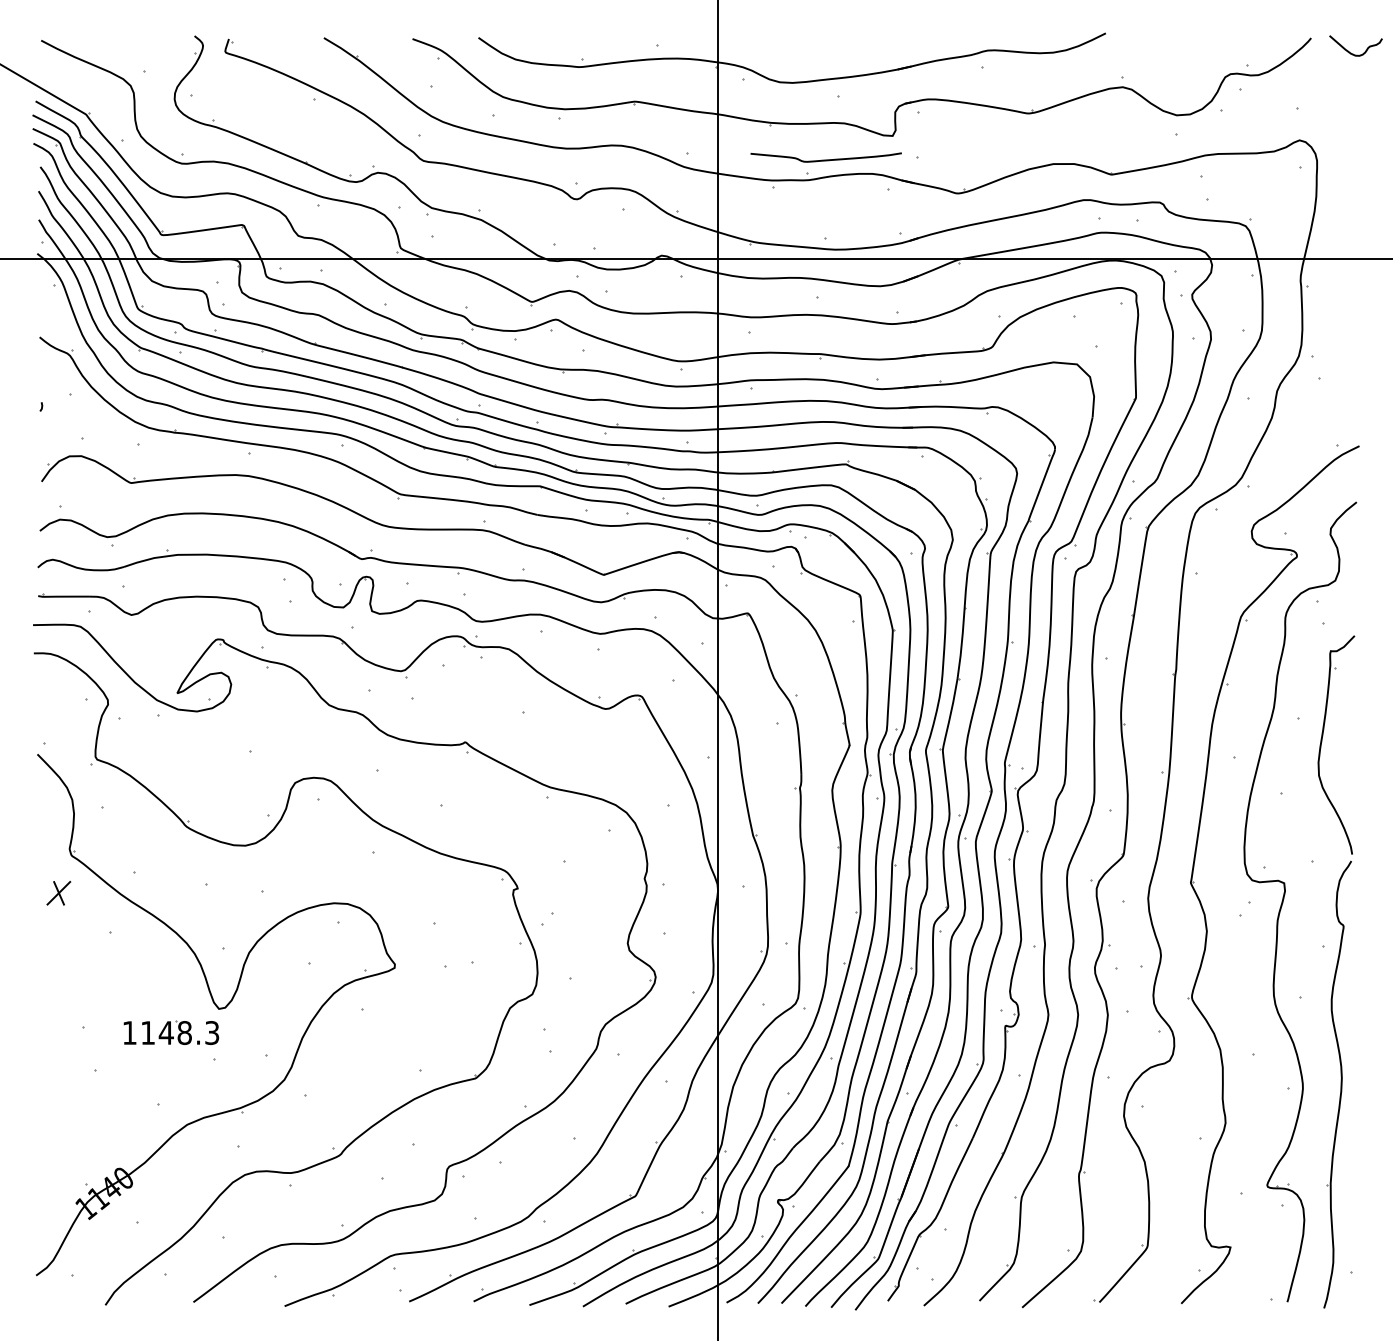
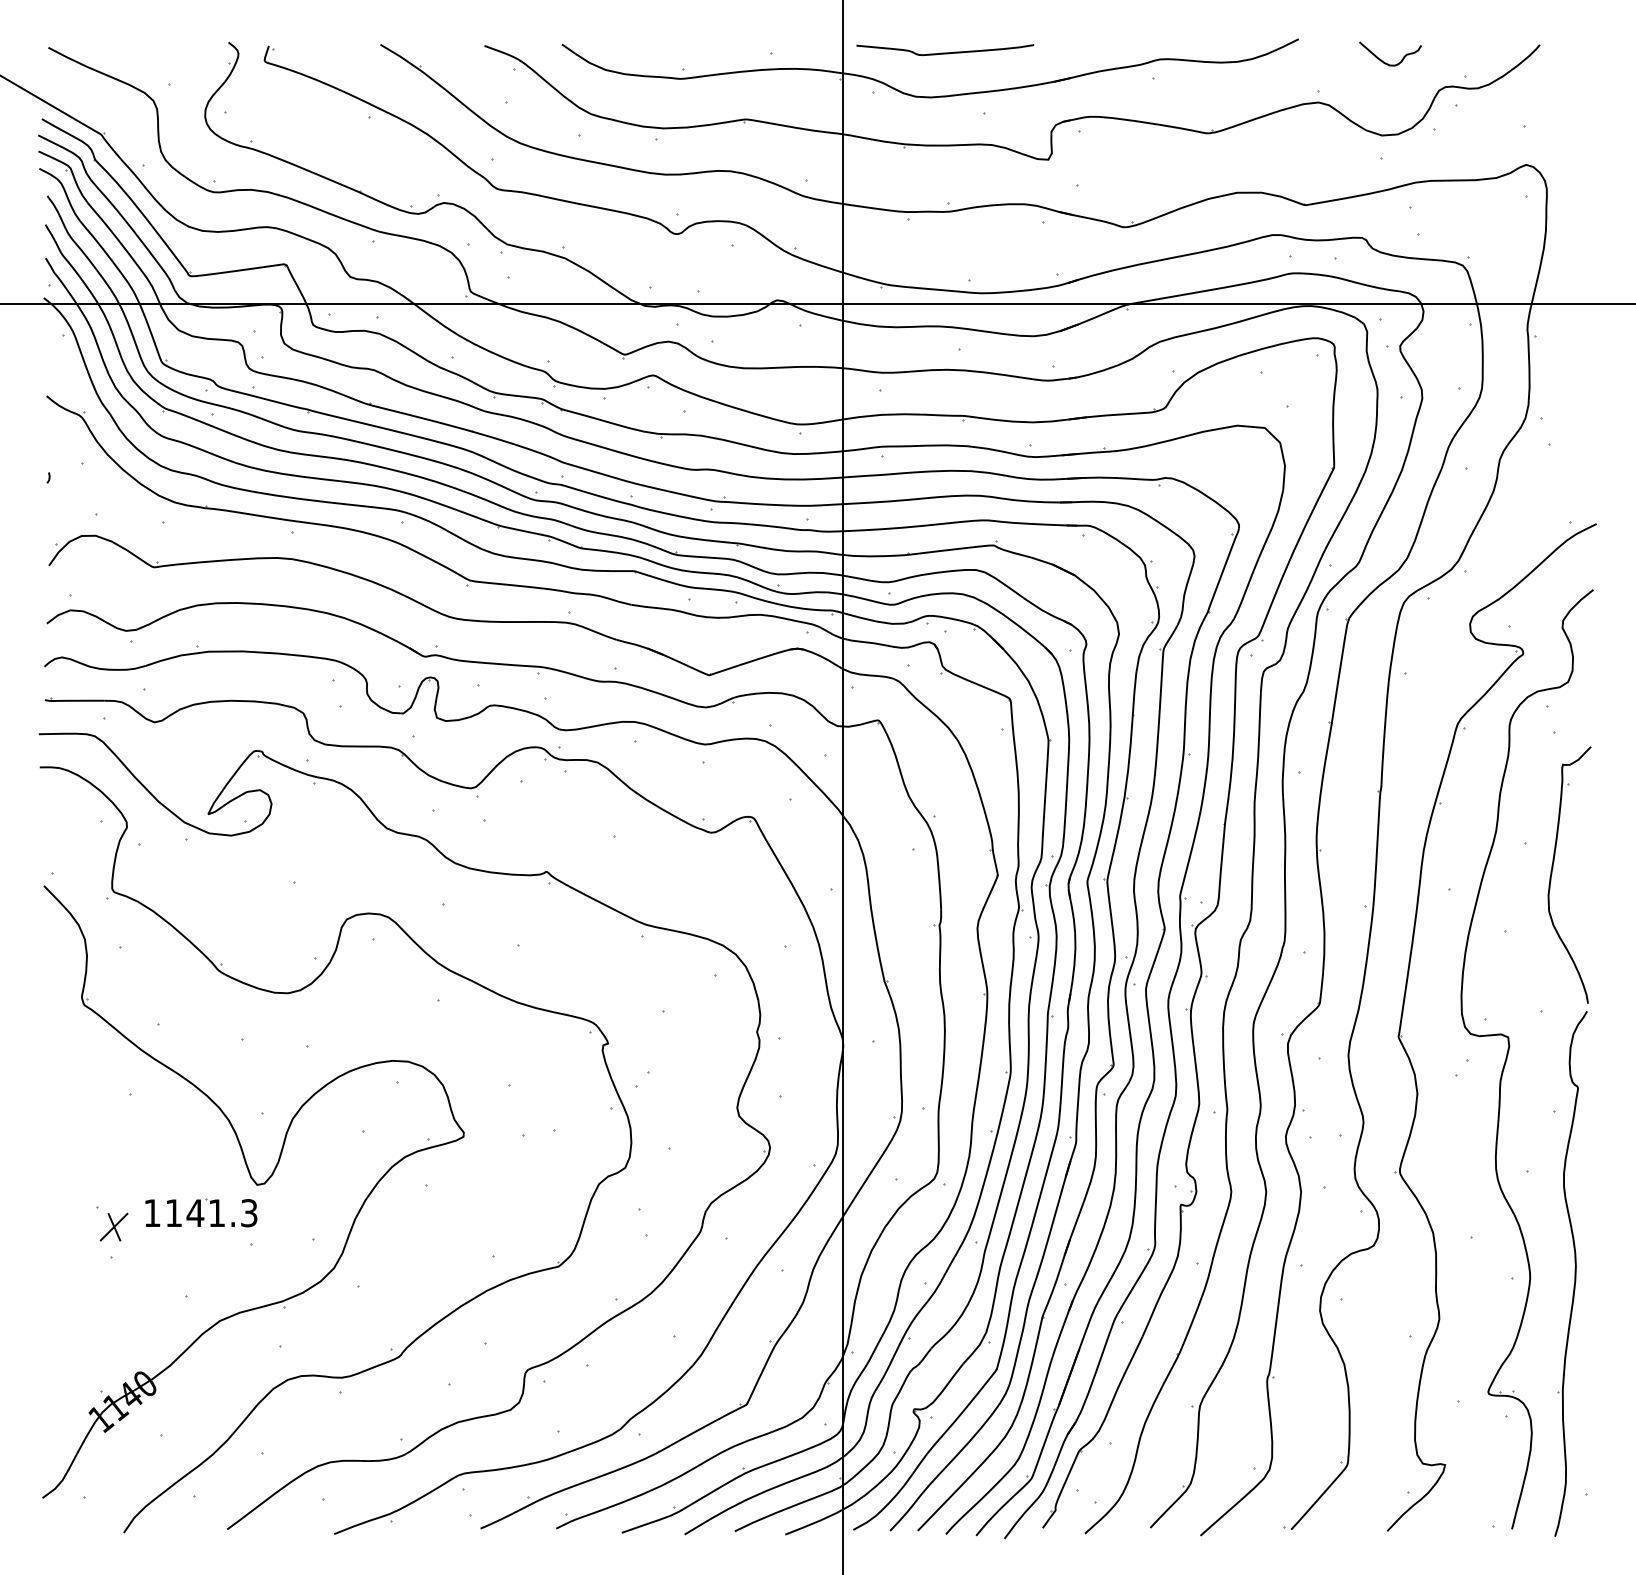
curve: (1350, 52) -> (1384, 61), moved
curve: (826, 159) -> (945, 52), moved
part: (58, 892) -> (113, 1226), moved
text: (184, 1033) -> (216, 1213), 1148.3 -> 1141.3

